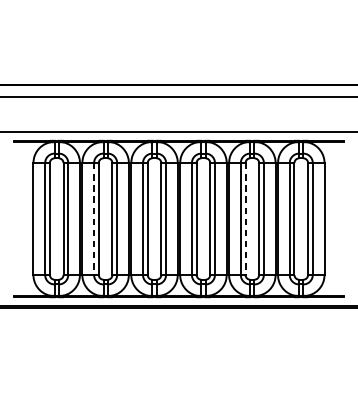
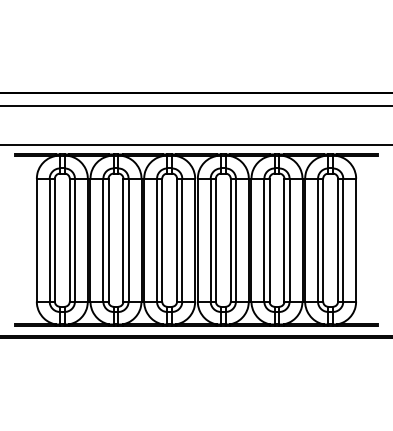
line: (94, 219) -> (103, 240), dashed -> solid
line: (245, 219) -> (269, 240), dashed -> solid

